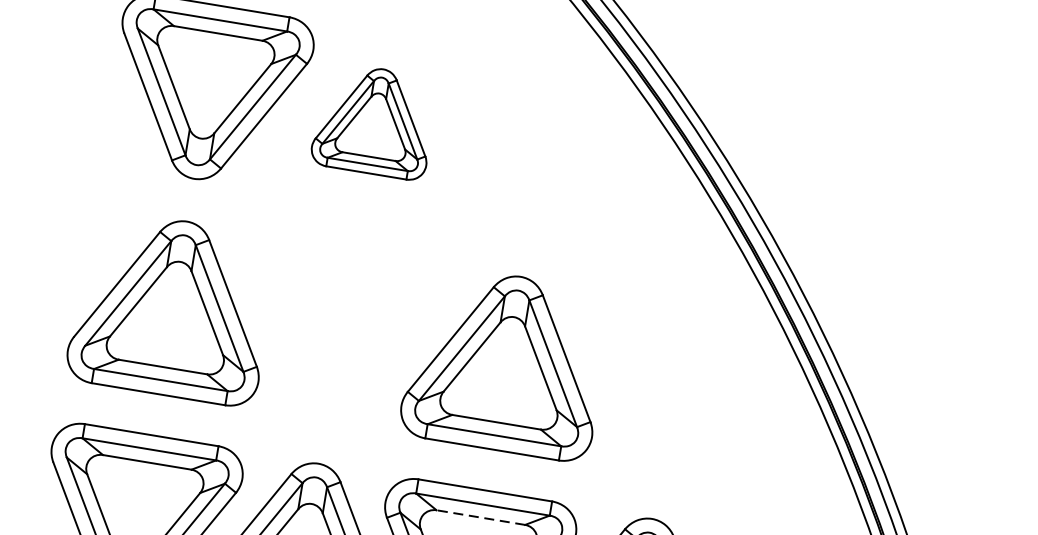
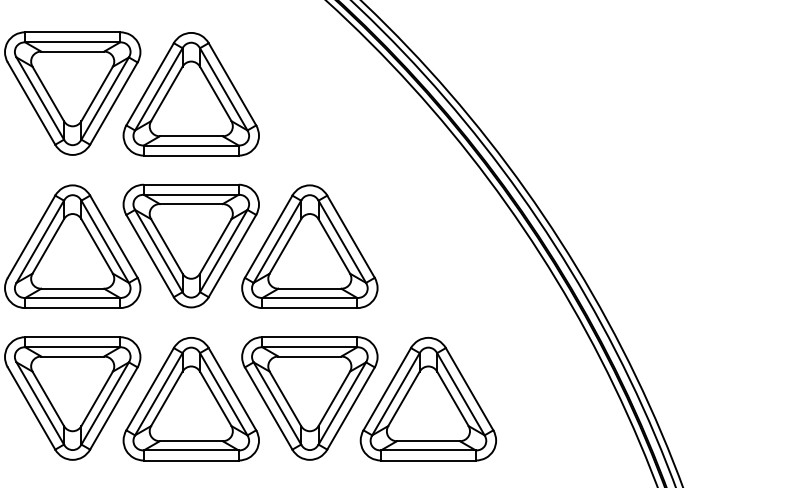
part: (373, 121) -> (190, 94), size x1.67
part: (338, 333) -> (190, 245), added
line: (480, 517) -> (309, 356), dashed -> solid

